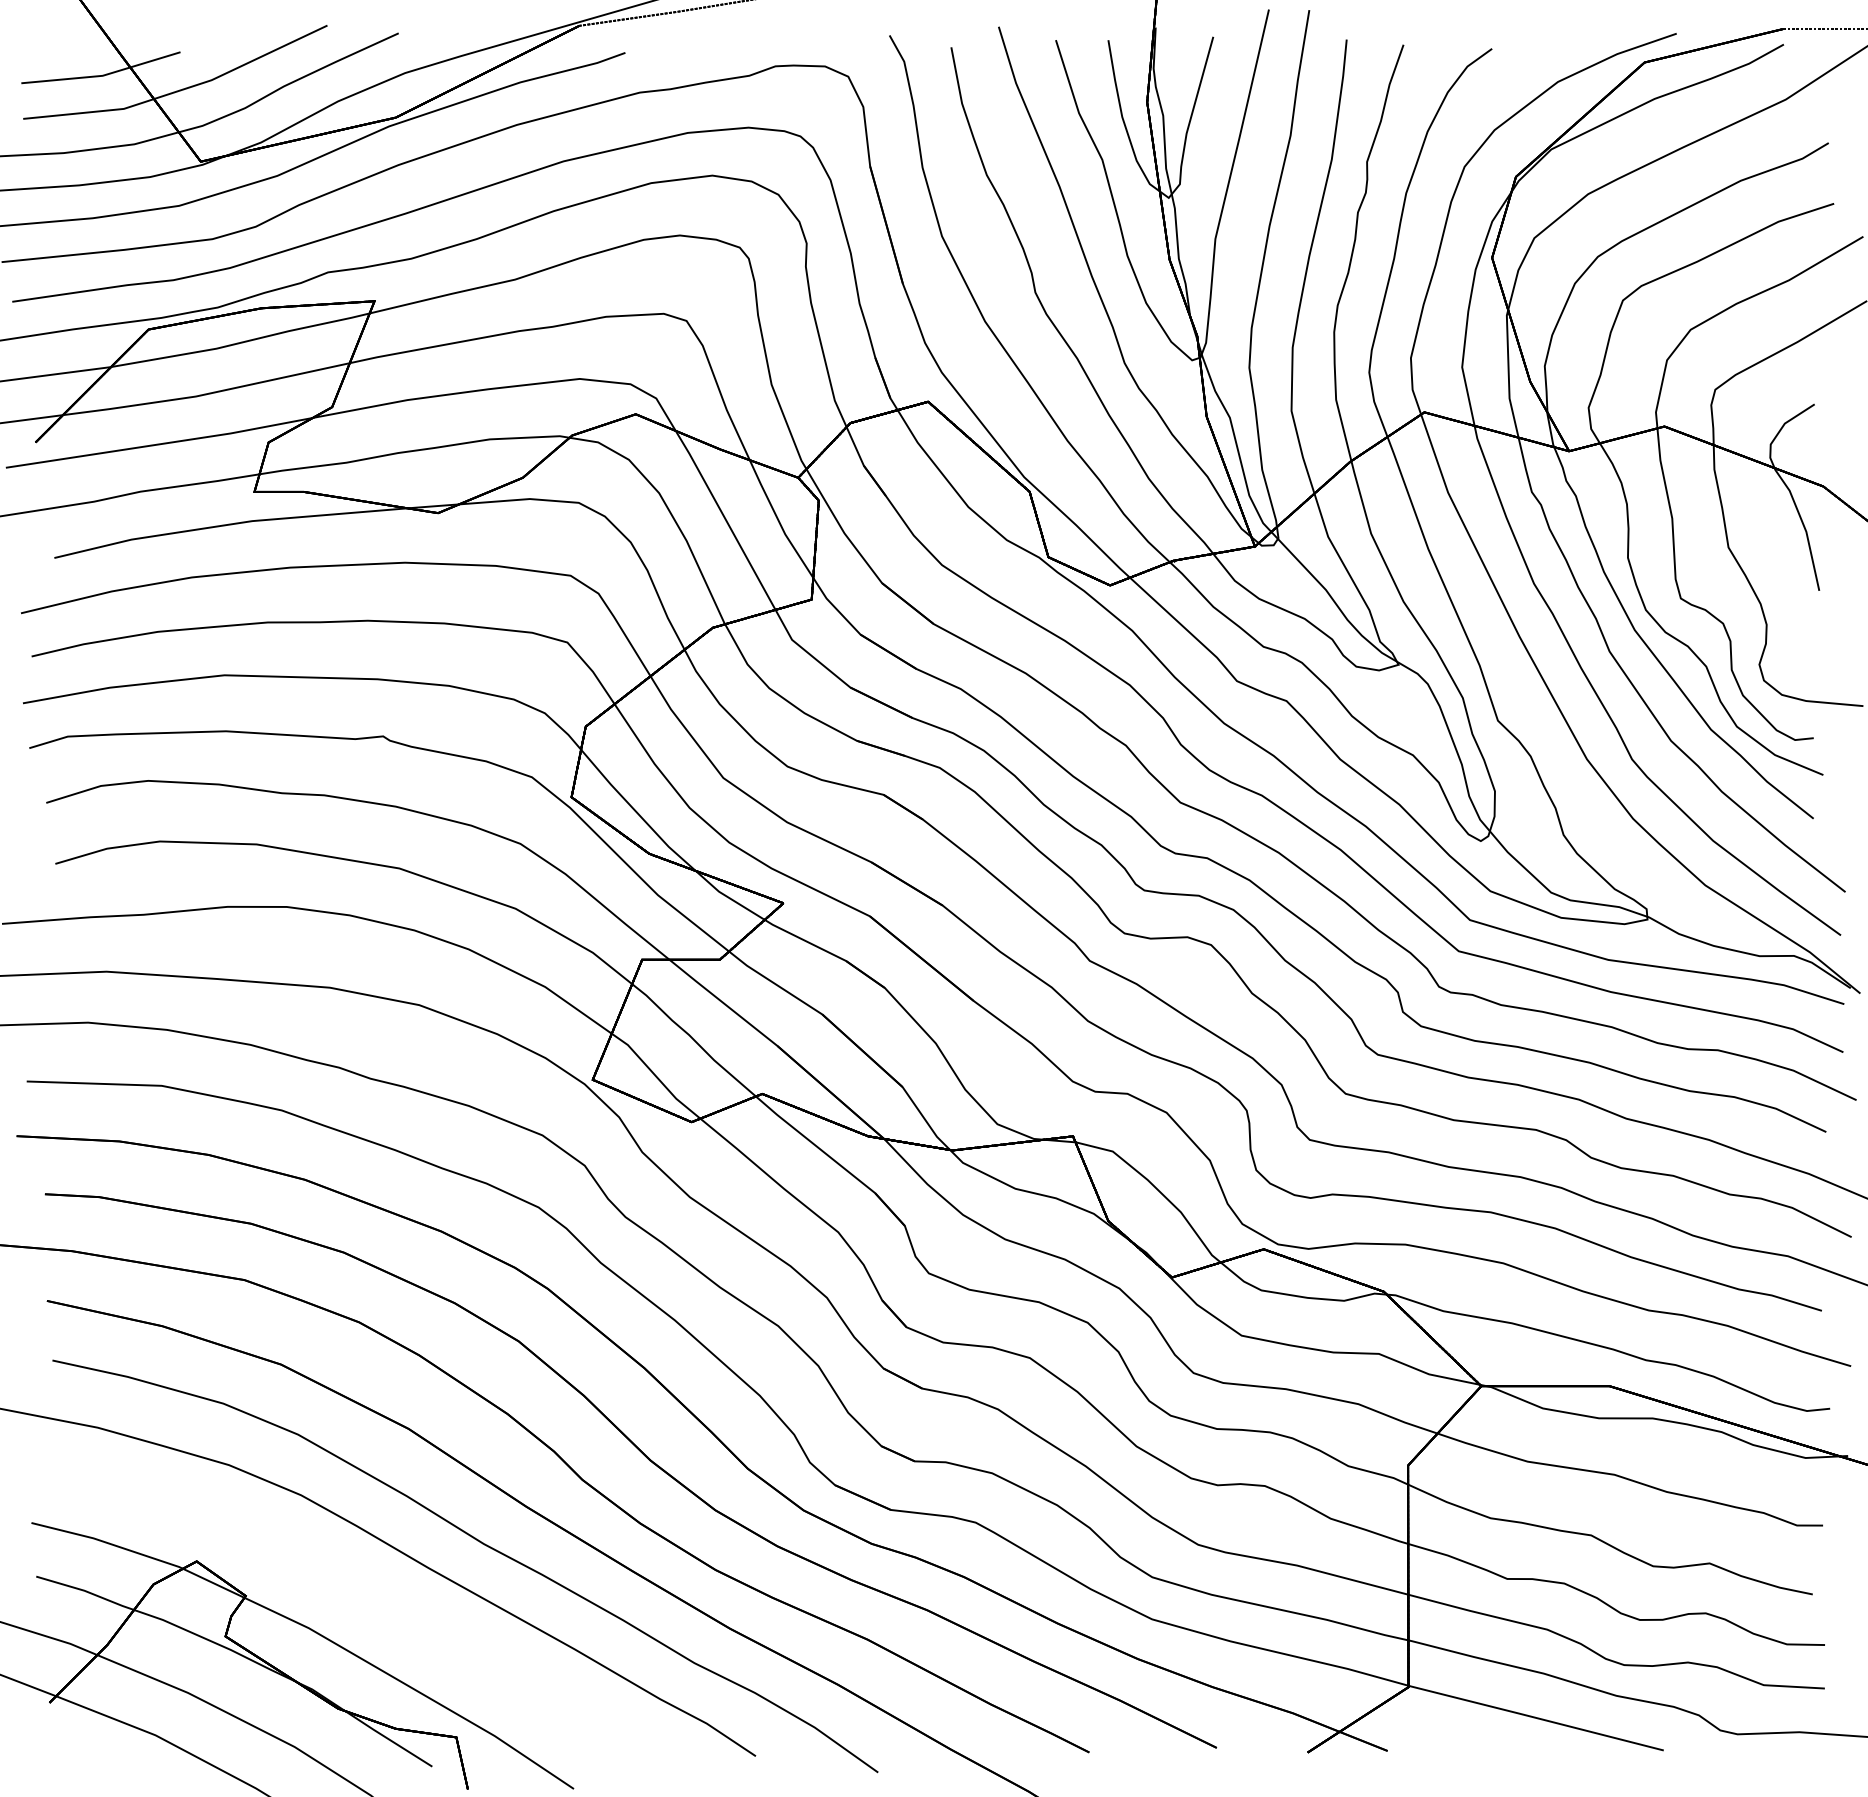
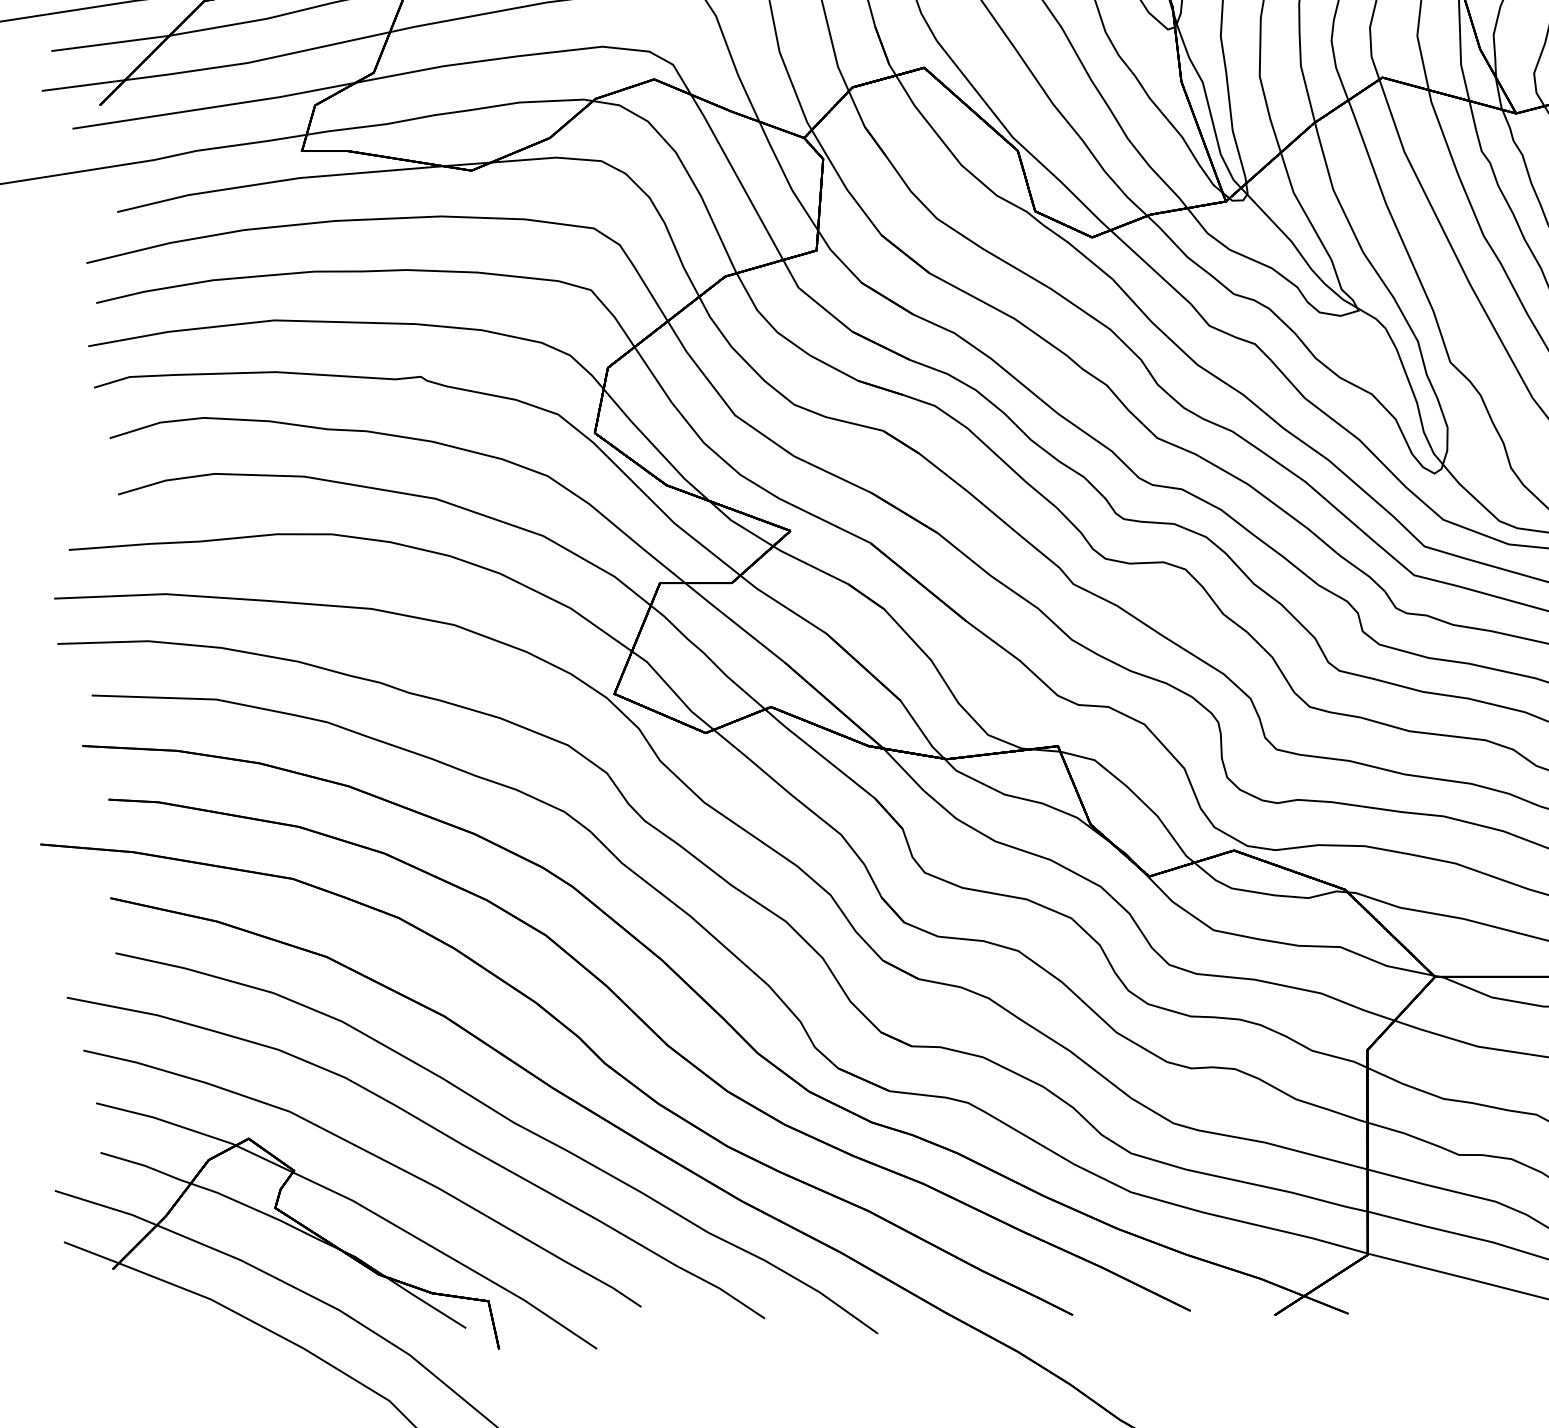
part: (332, 1580) -> (374, 1156), added

